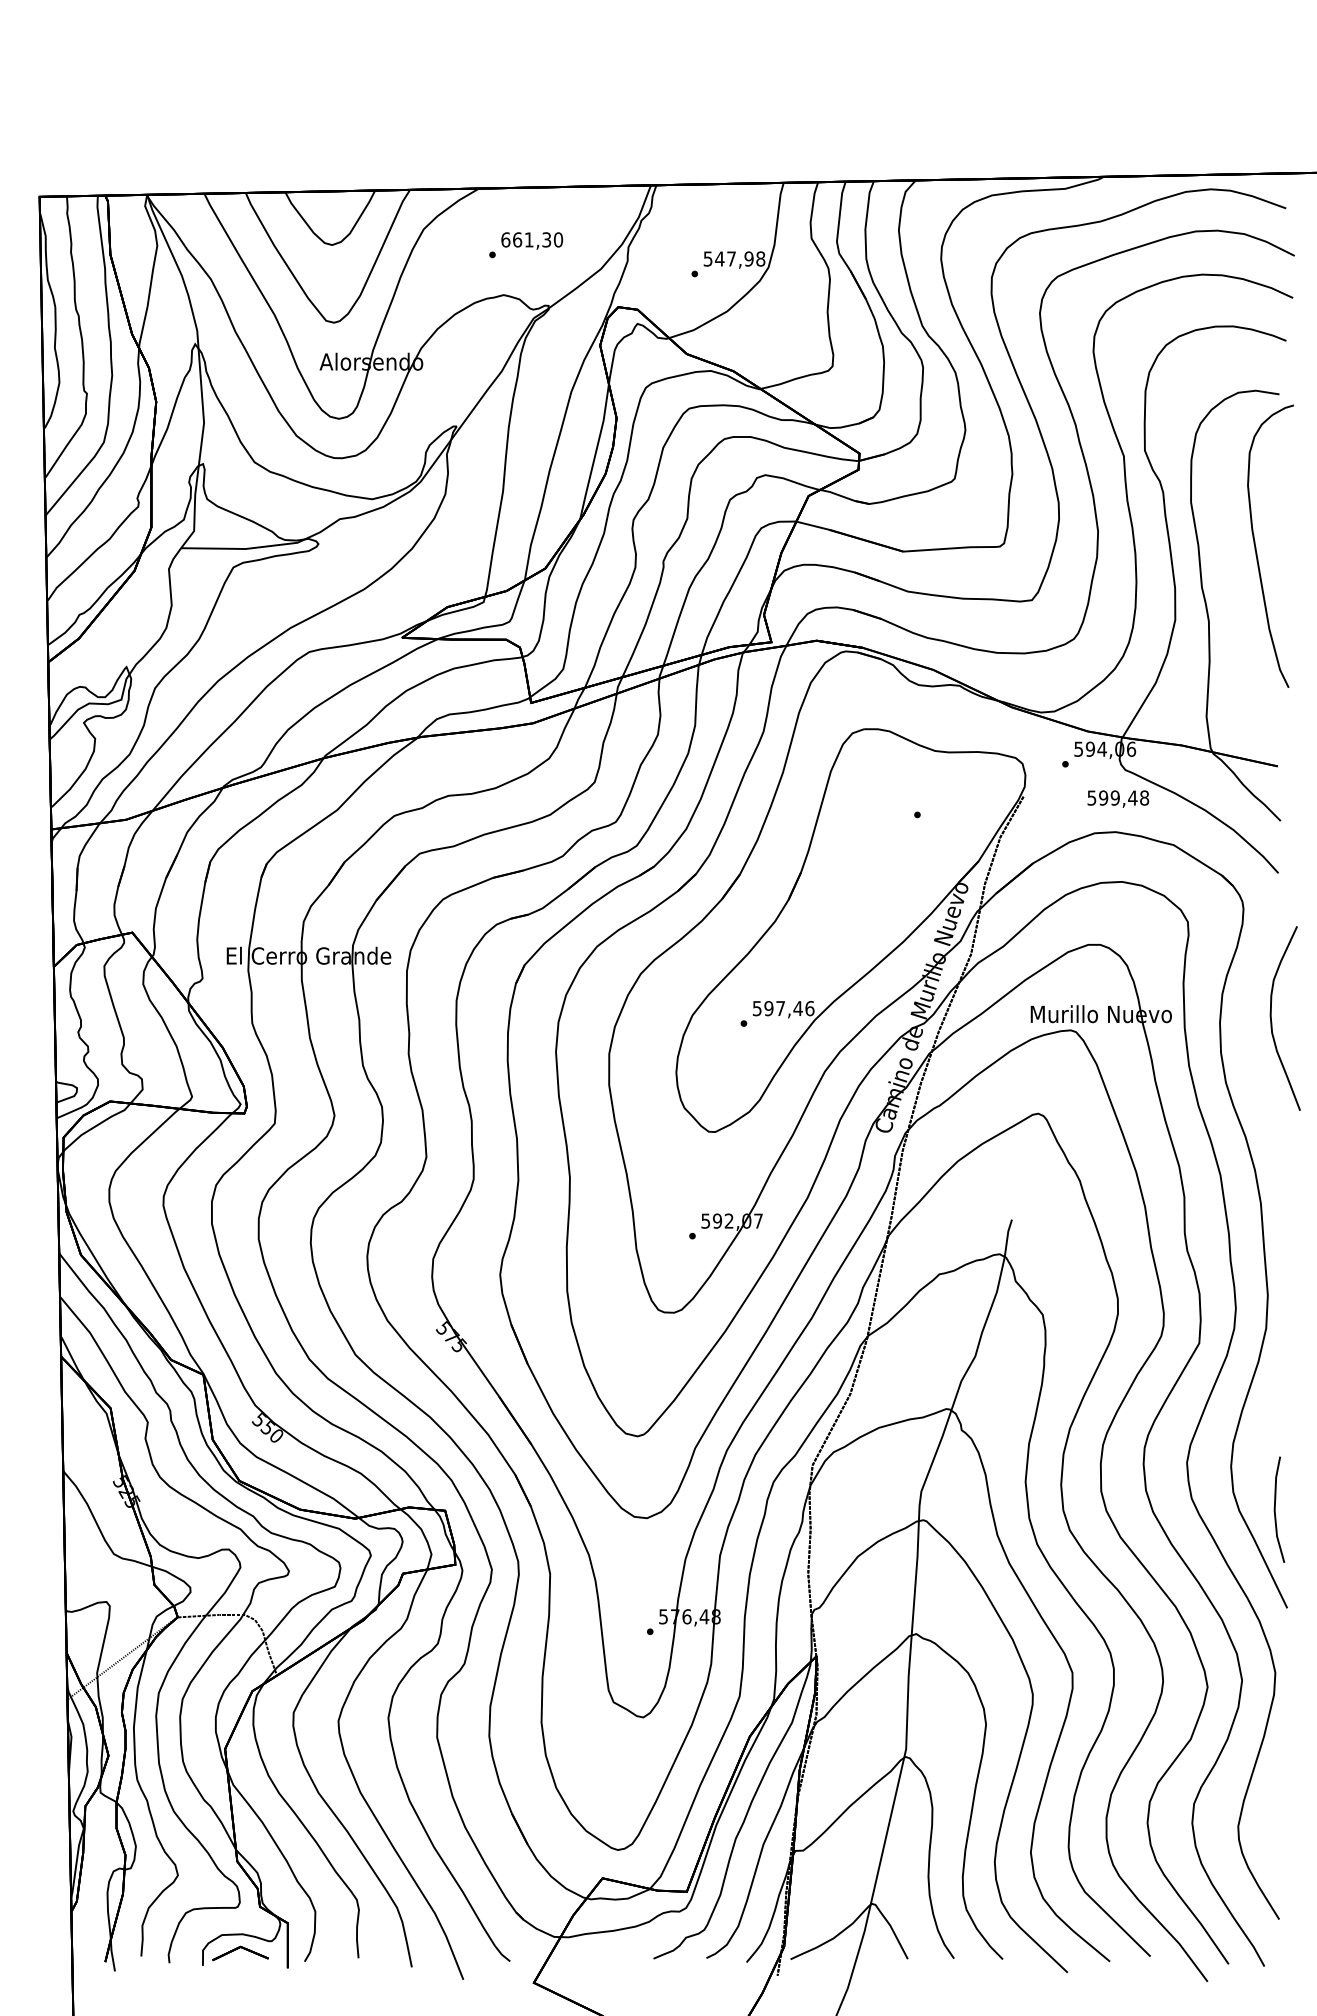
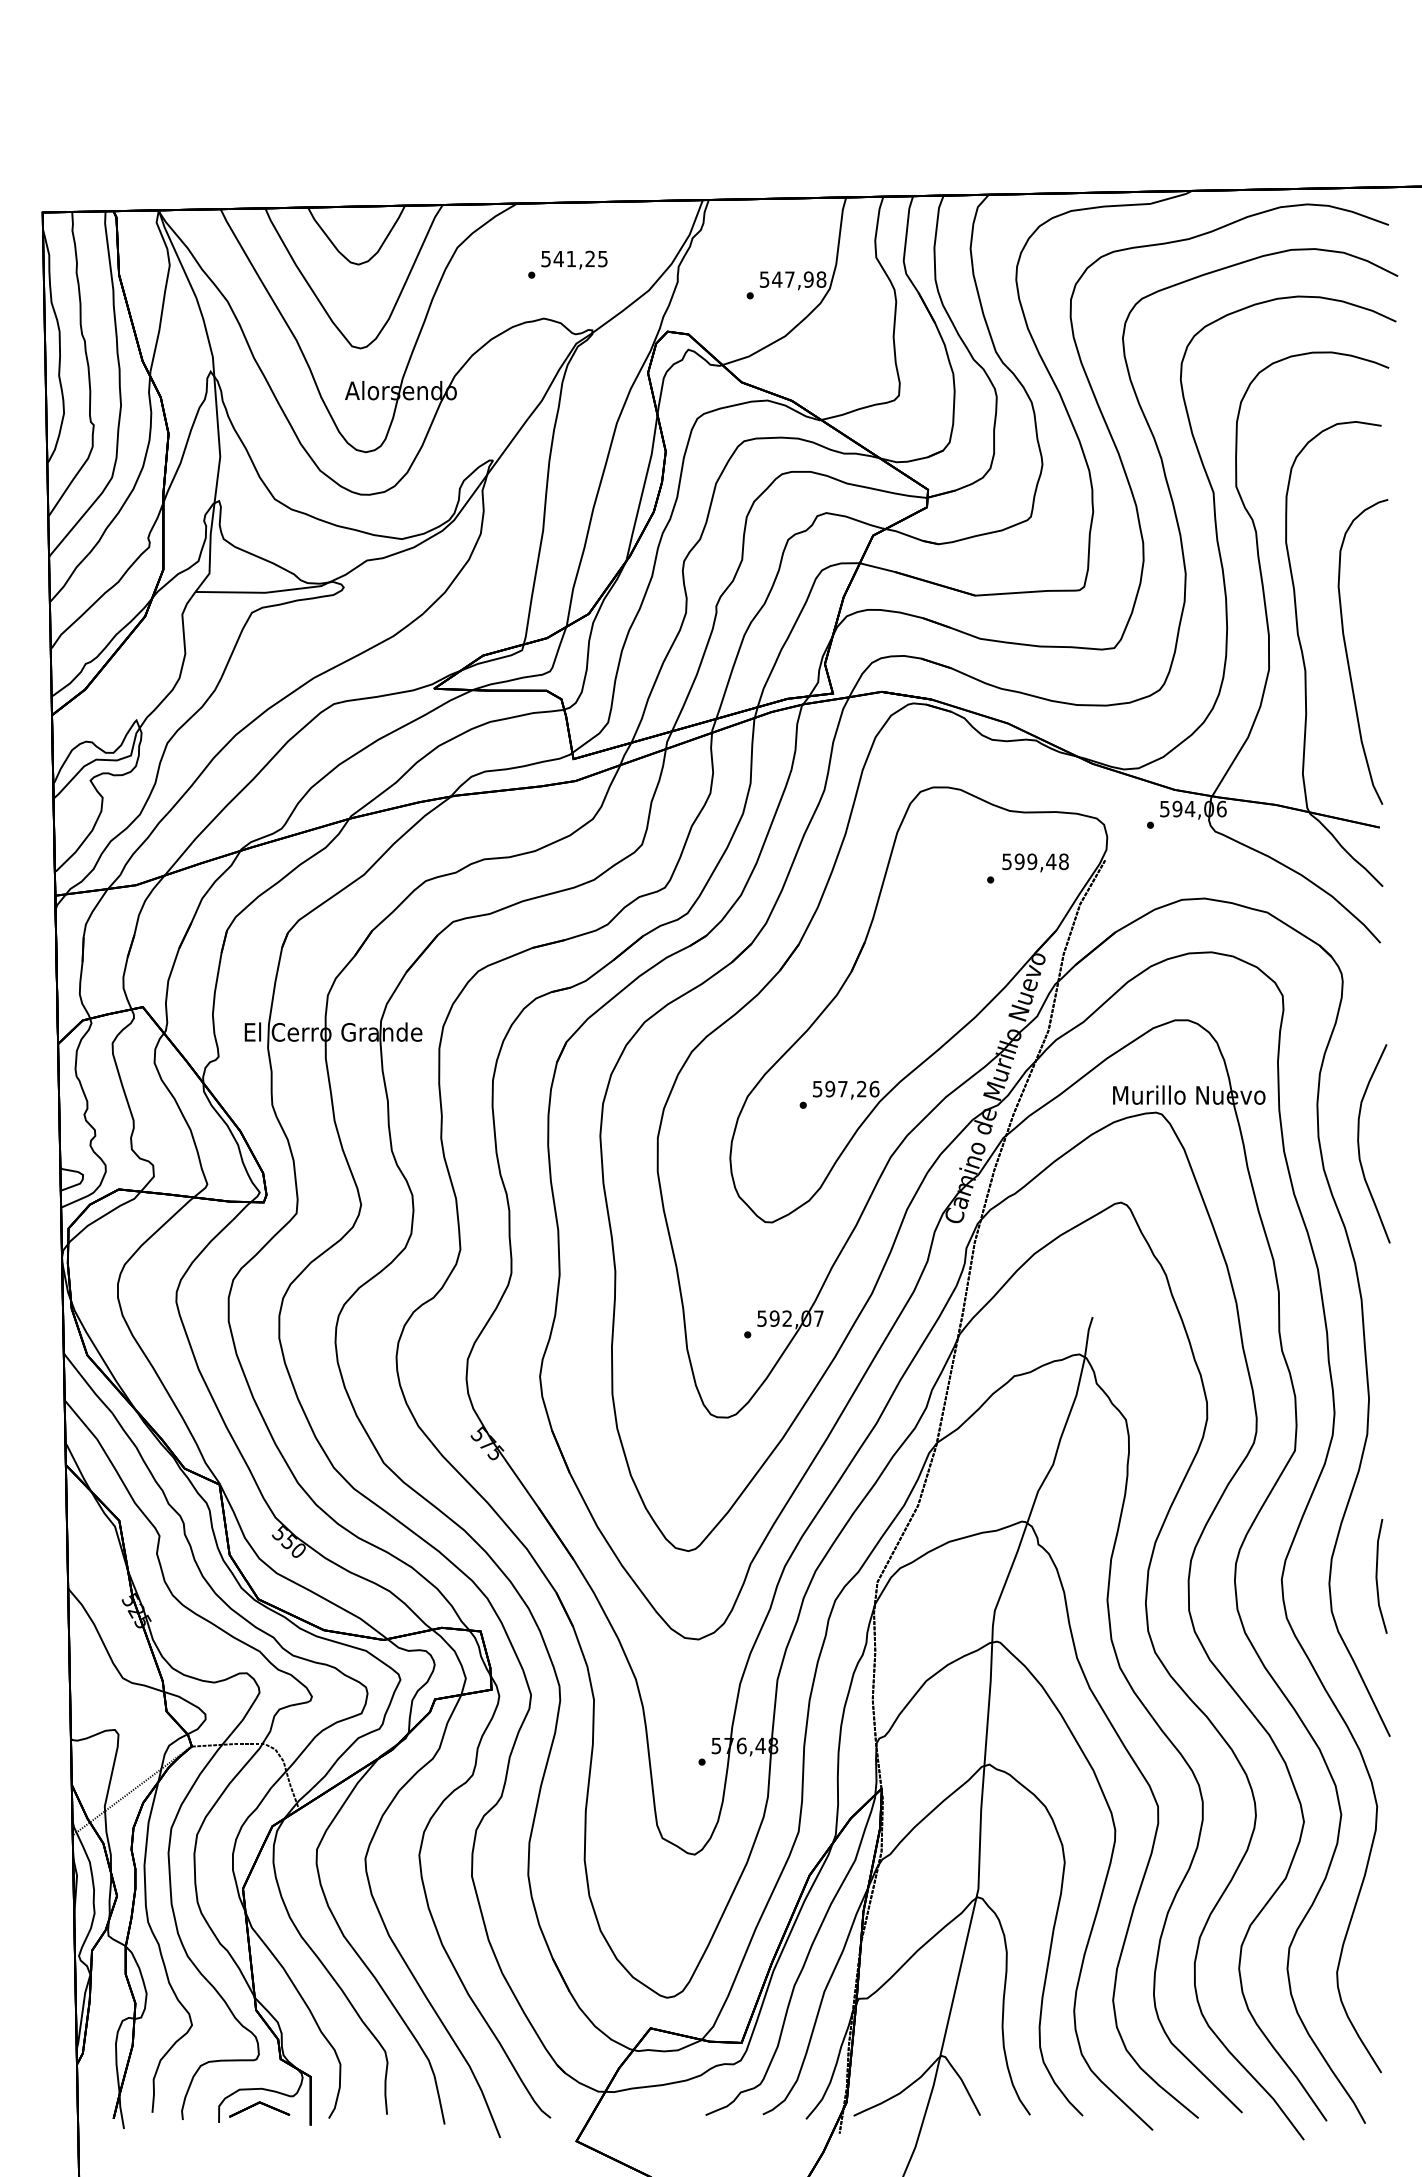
text: (532, 239) -> (574, 258), 661,30 -> 541,25
curve: (1256, 545) -> (1347, 651), moved
text: (1118, 798) -> (1035, 862), moved
text: (797, 1008) -> (861, 1088), 597,46 -> 597,26
curve: (1271, 1018) -> (1359, 1143), moved
line: (1275, 1509) -> (1377, 1576), moved

